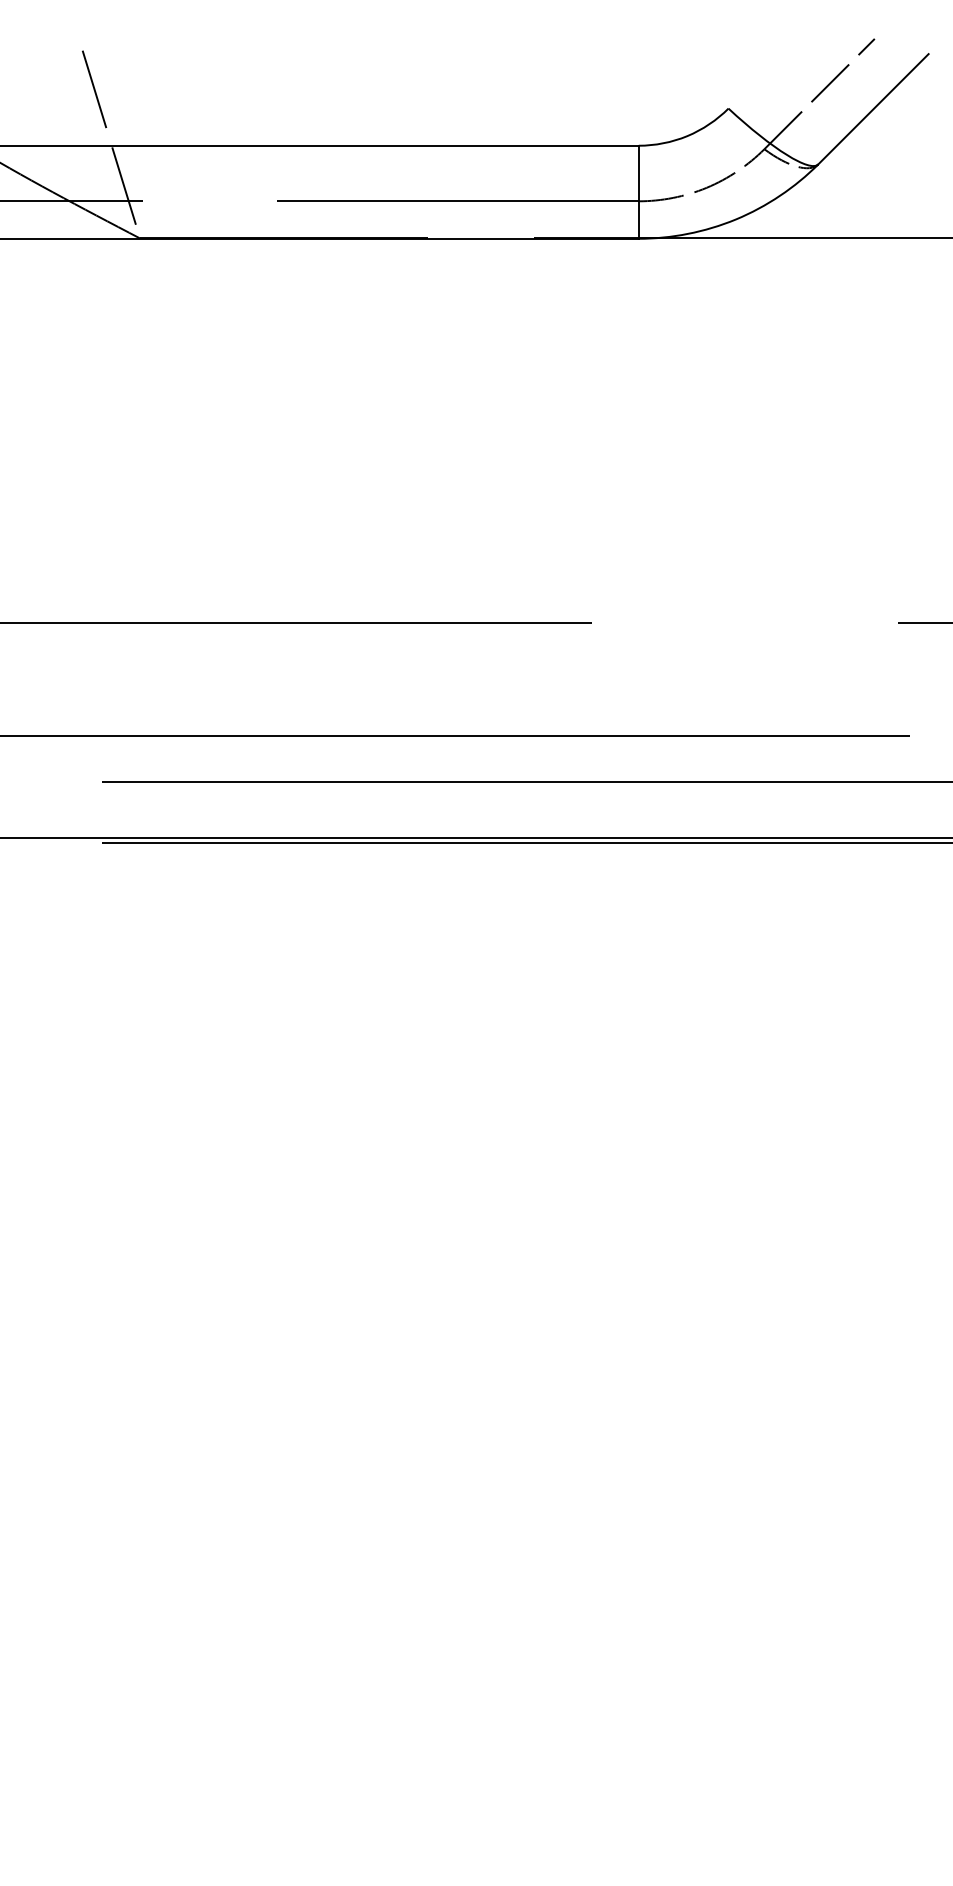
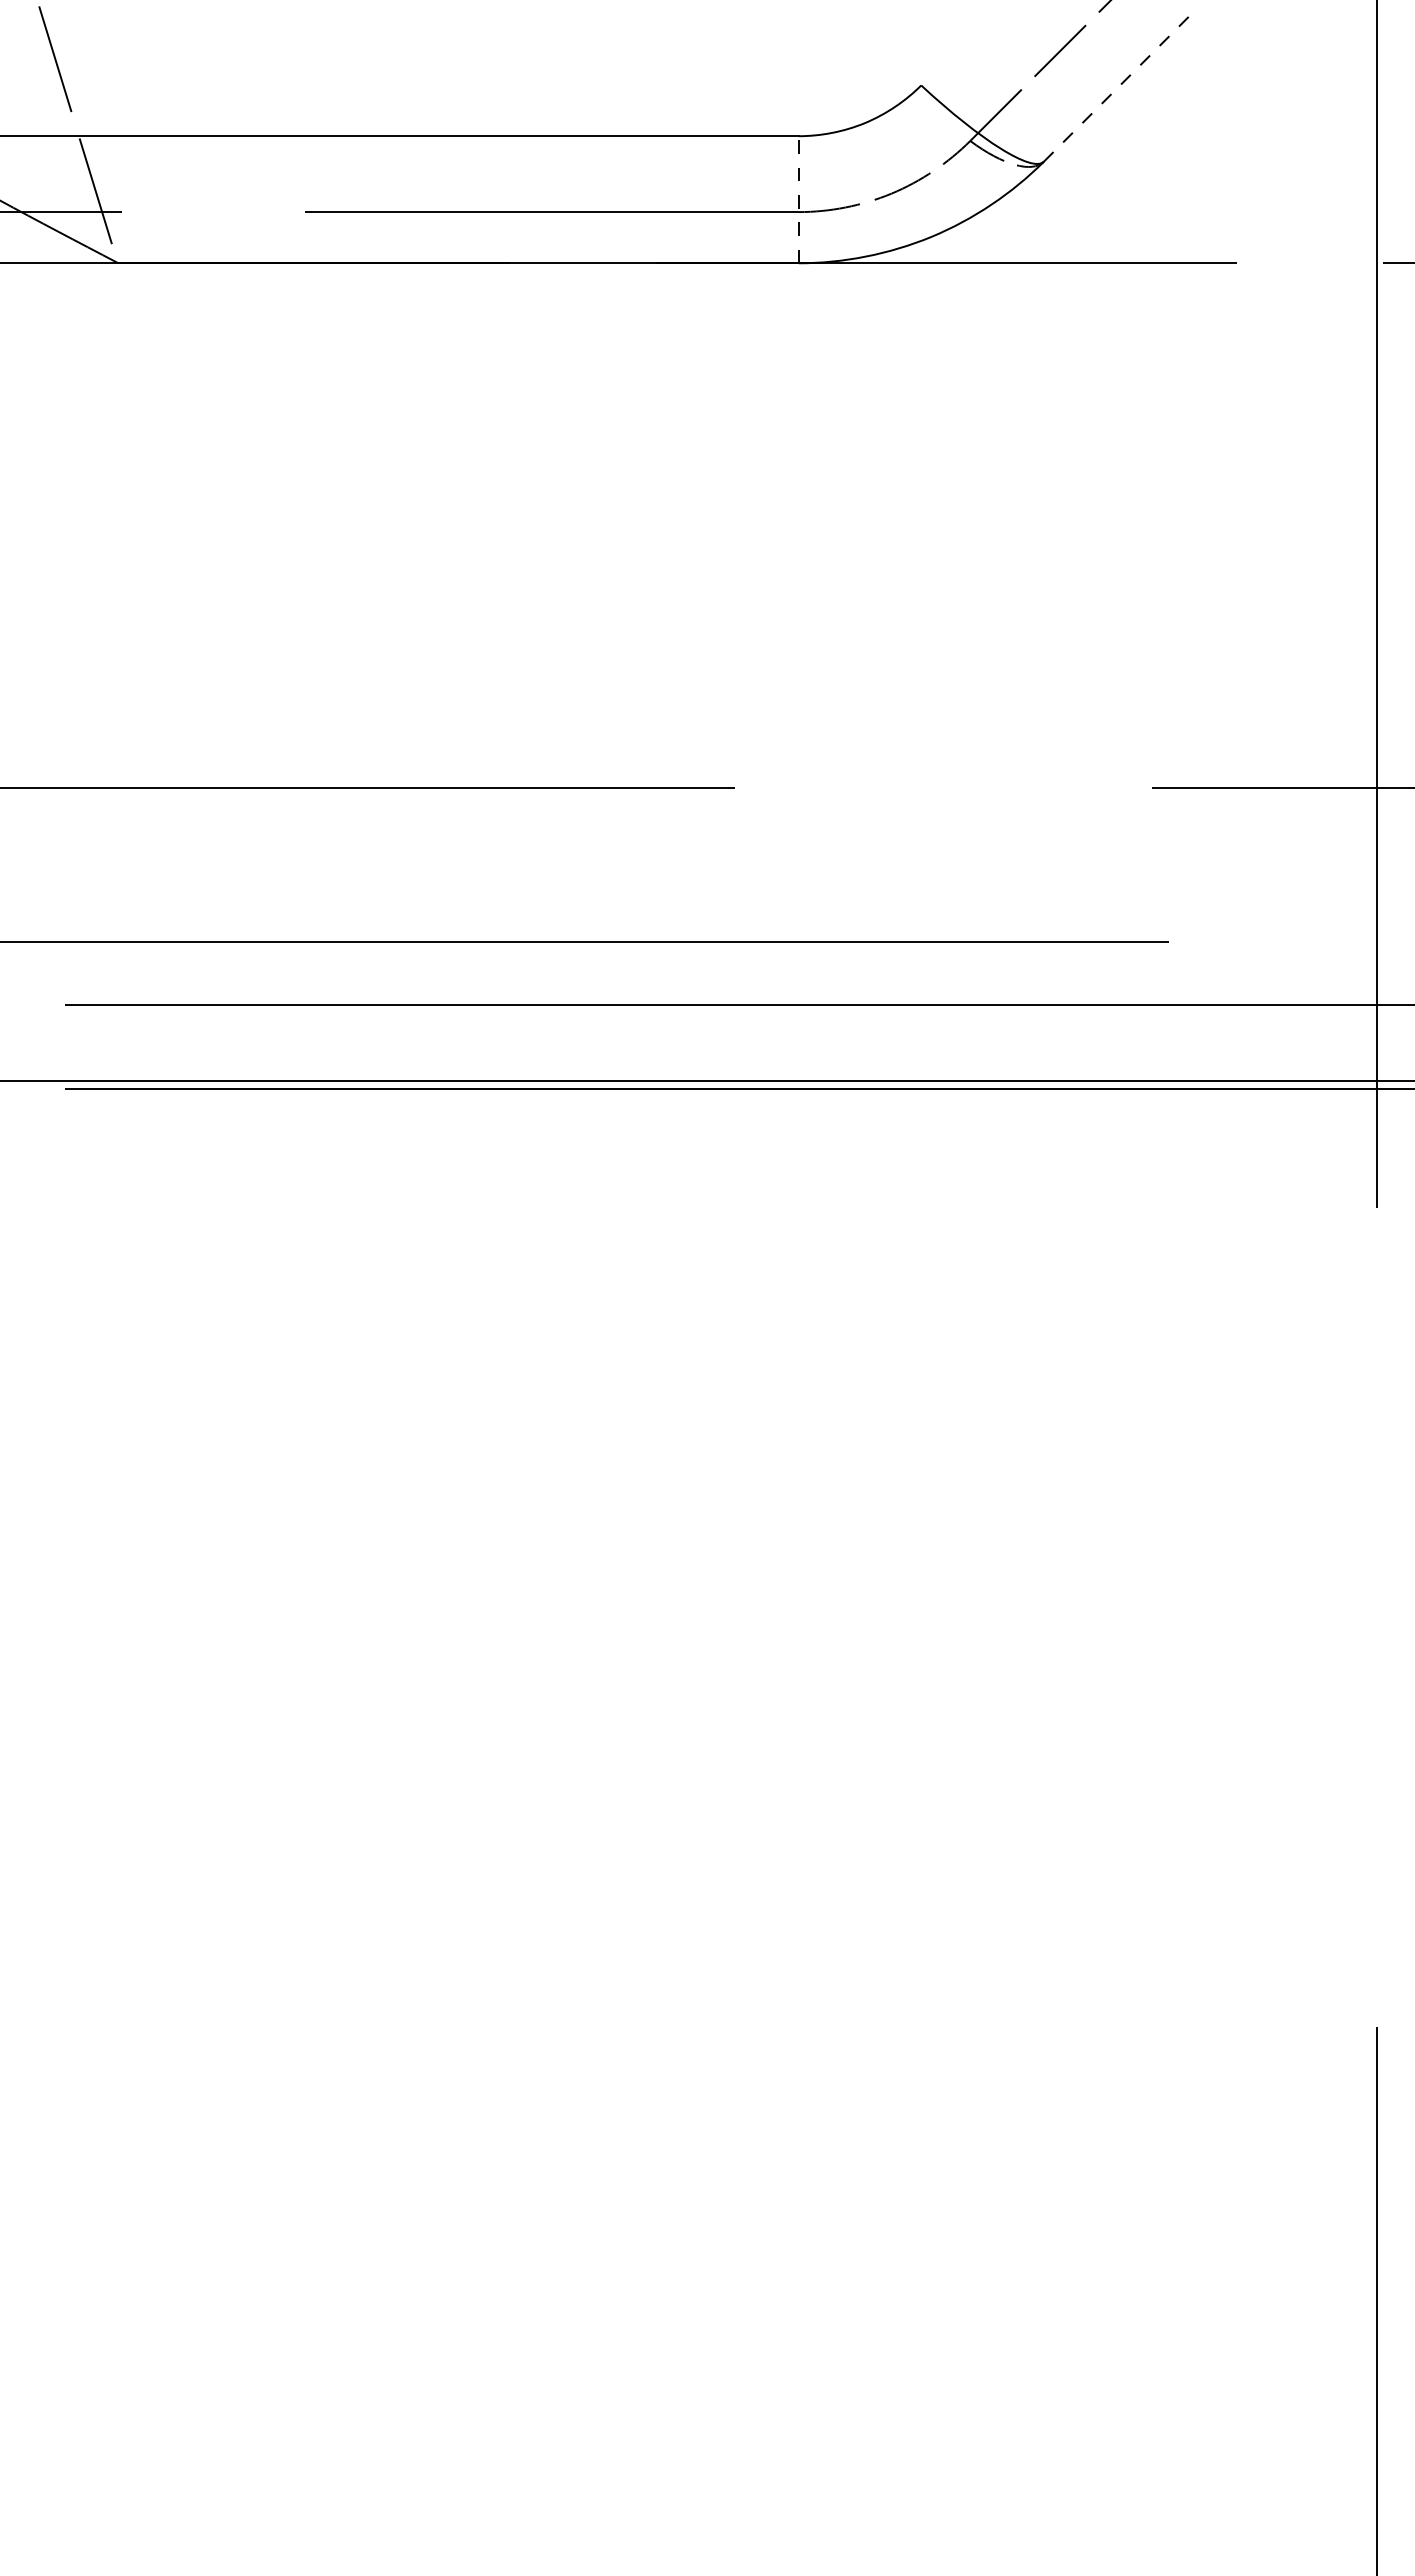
line: (873, 109) -> (1119, 86), solid -> dashed
line: (638, 192) -> (798, 199), solid -> dashed

